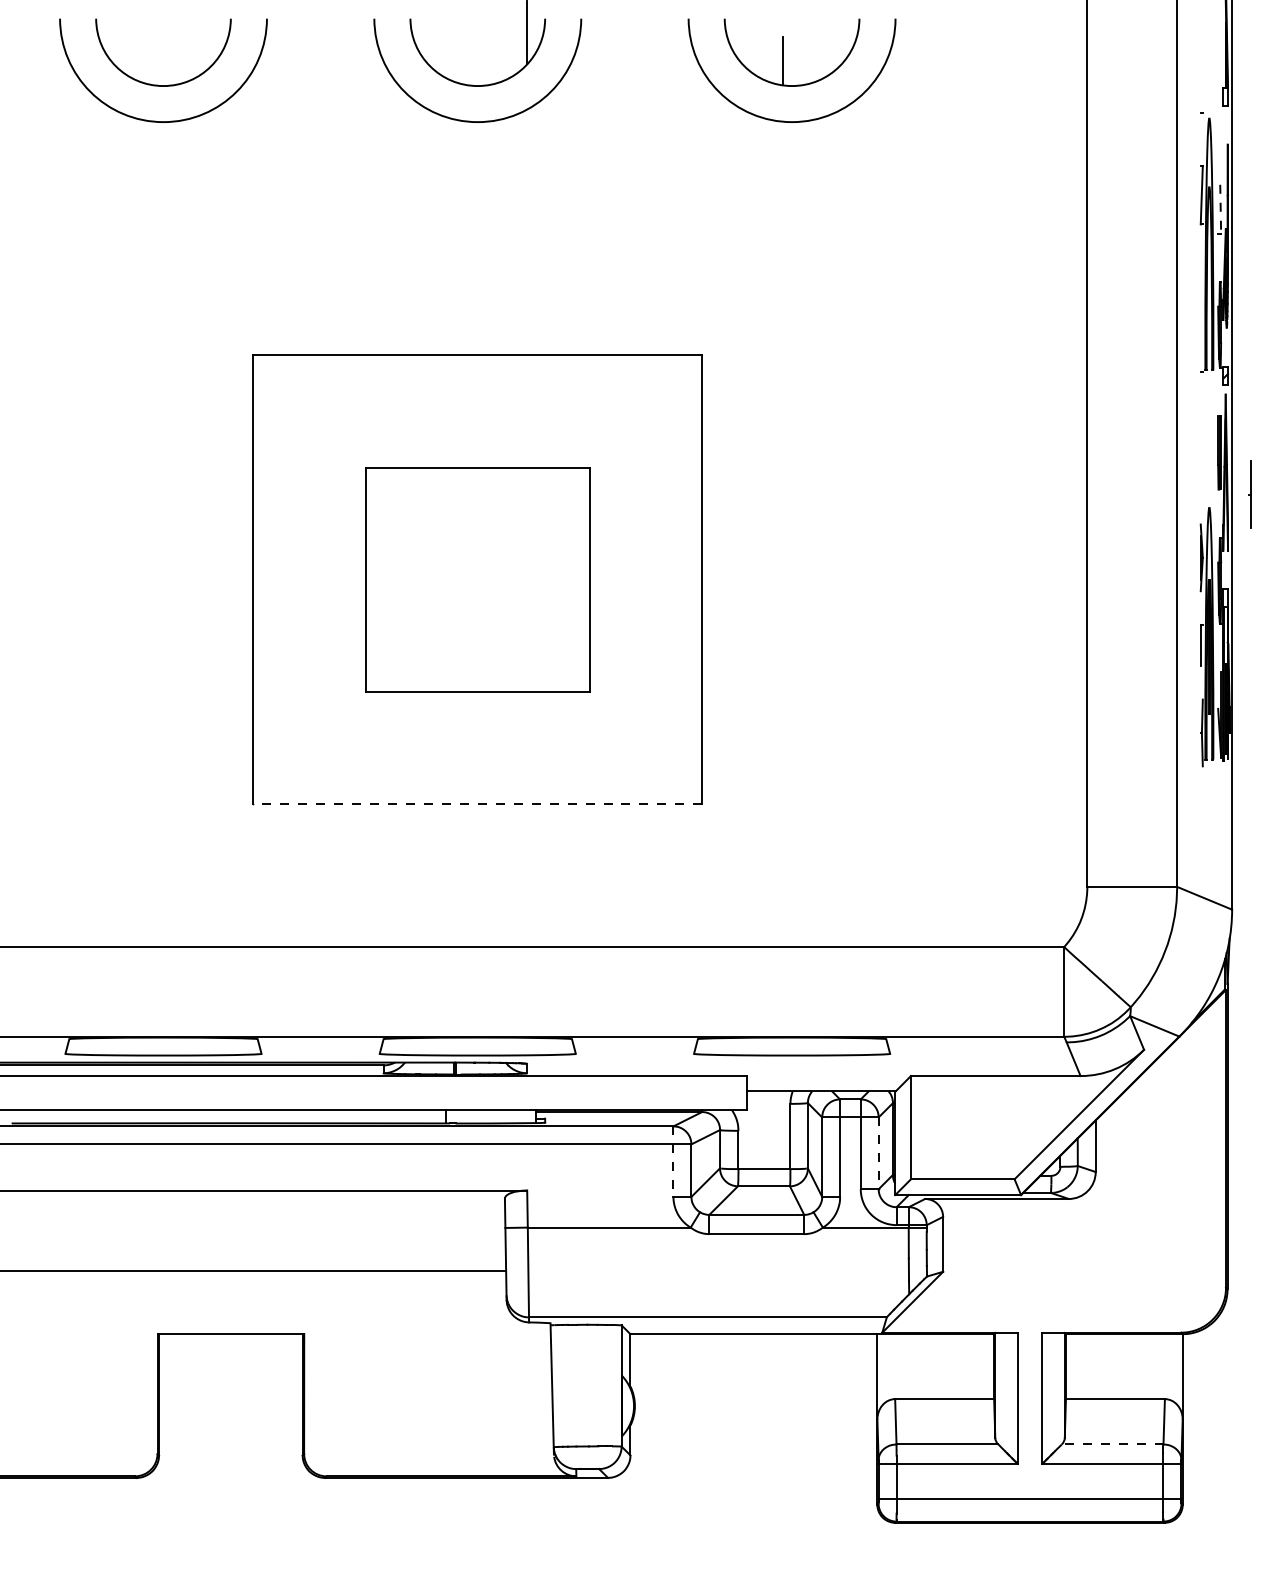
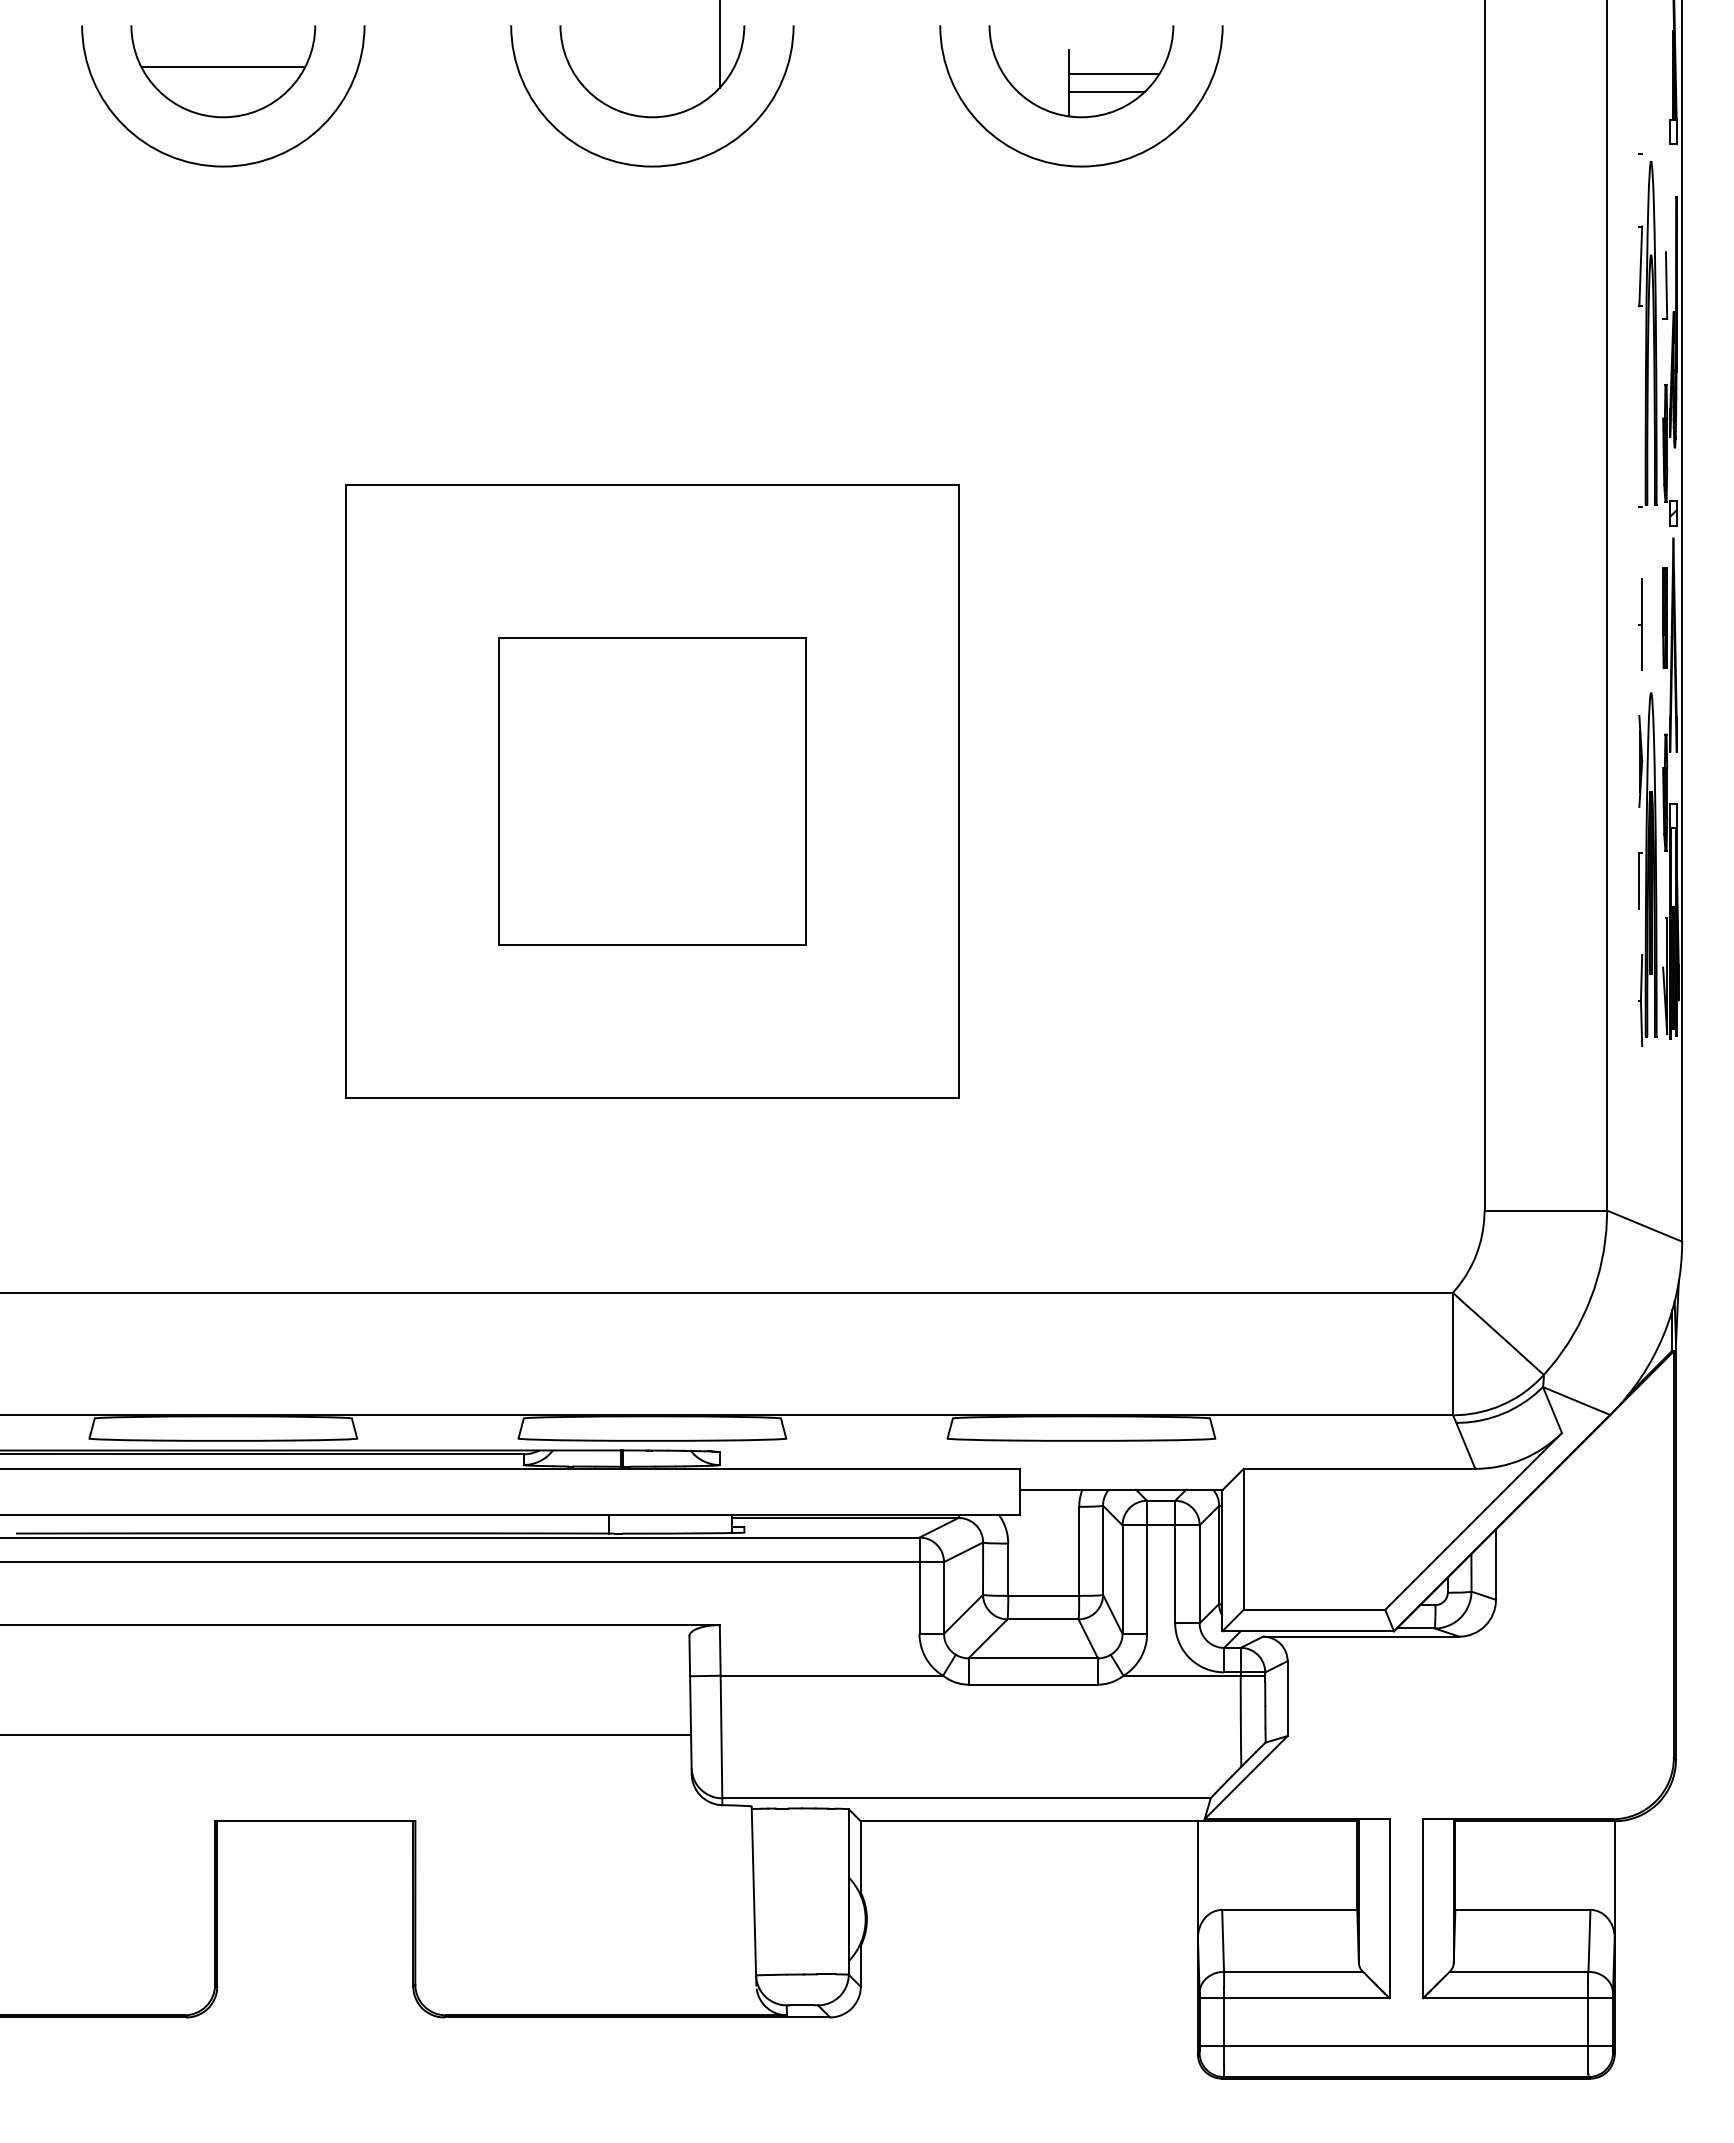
line: (163, 49) -> (223, 67), added
line: (816, 54) -> (1114, 74), added
line: (811, 67) -> (1107, 91), added
line: (1220, 209) -> (1666, 285), dashed -> solid
part: (1249, 494) -> (1640, 624), moved
line: (477, 804) -> (651, 1098), dashed -> solid
line: (878, 1153) -> (1199, 1574), dashed -> solid
line: (673, 1162) -> (919, 1586), dashed -> solid
line: (1112, 1444) -> (1518, 1971), dashed -> solid

